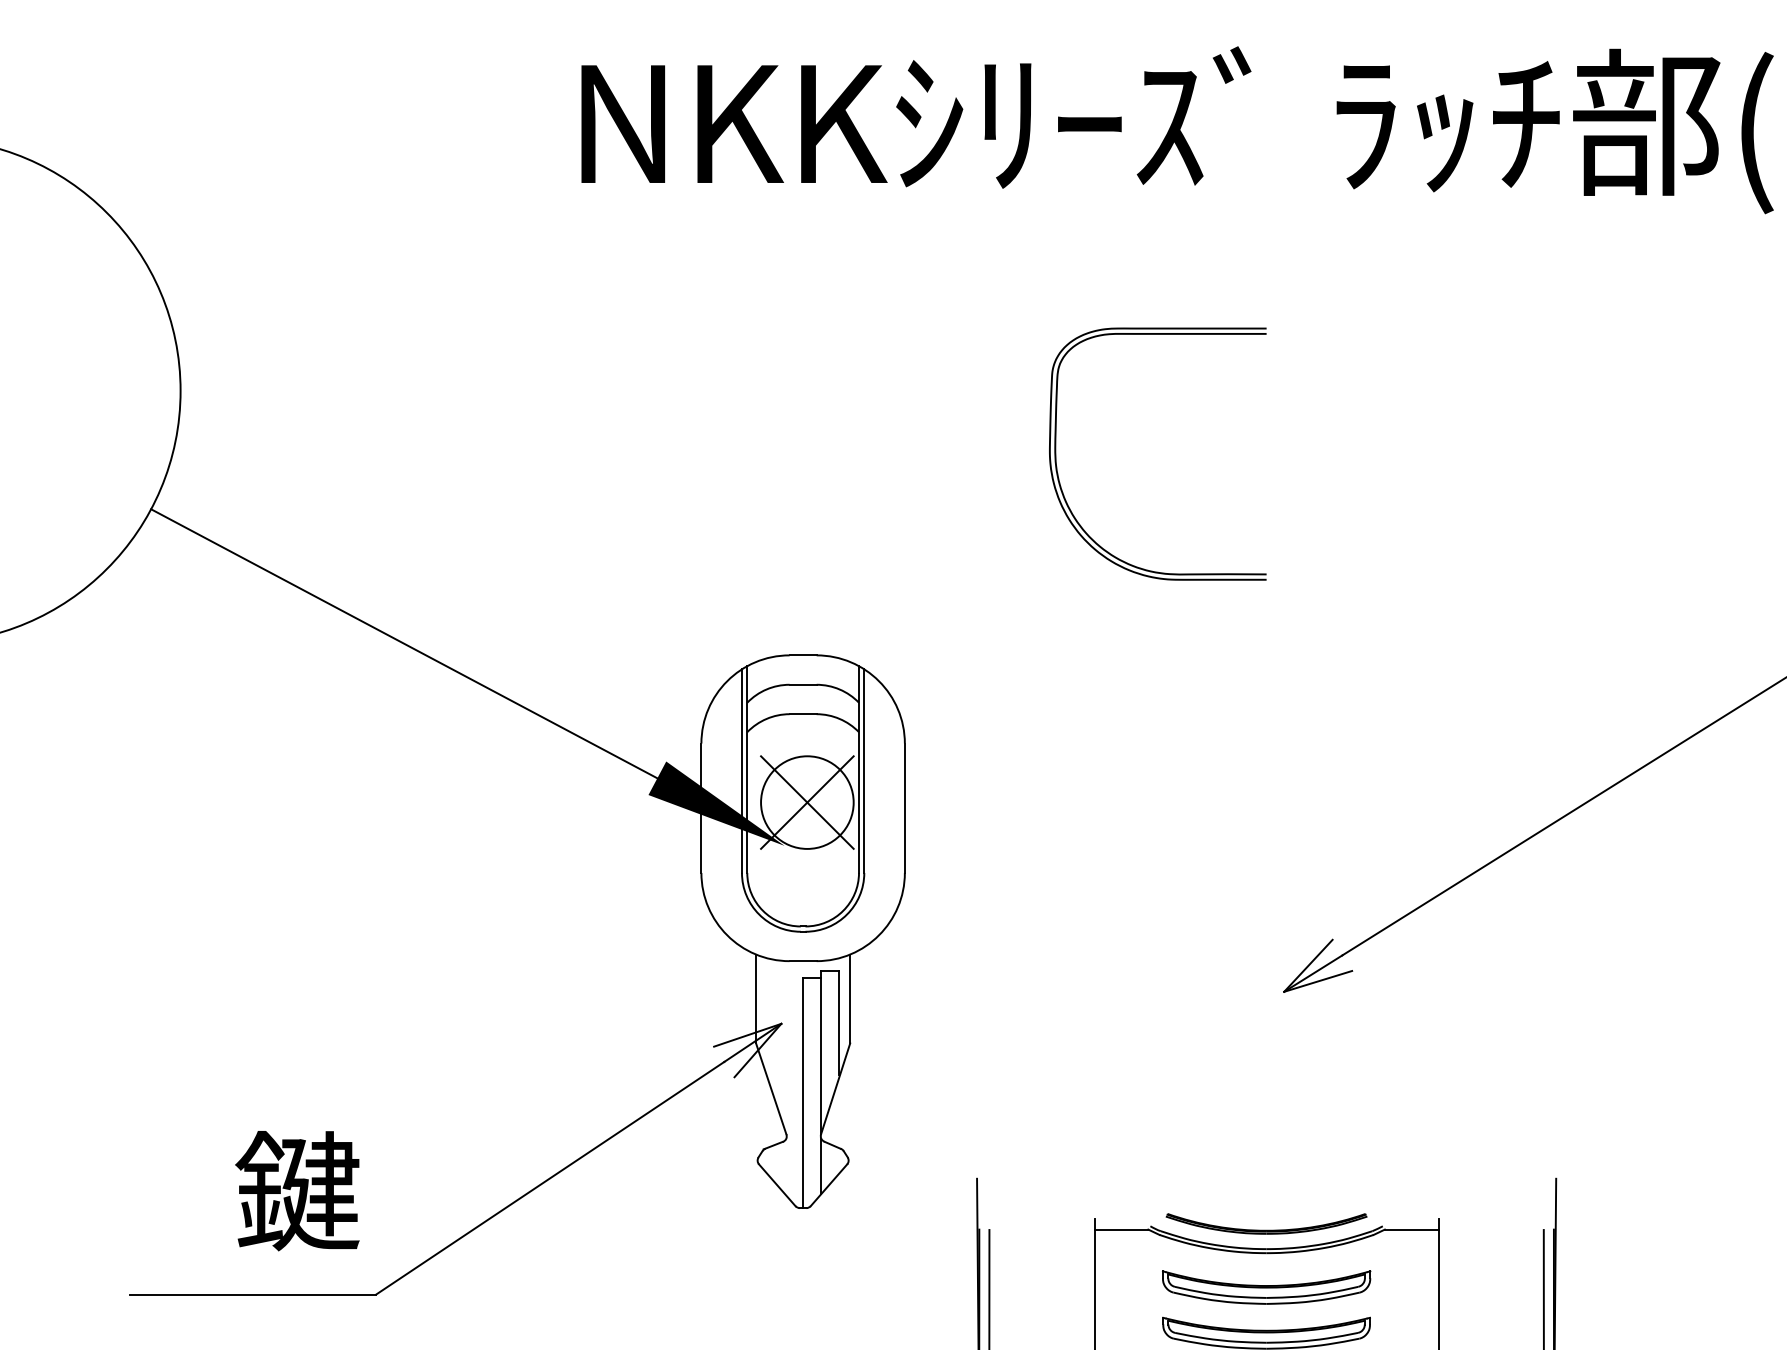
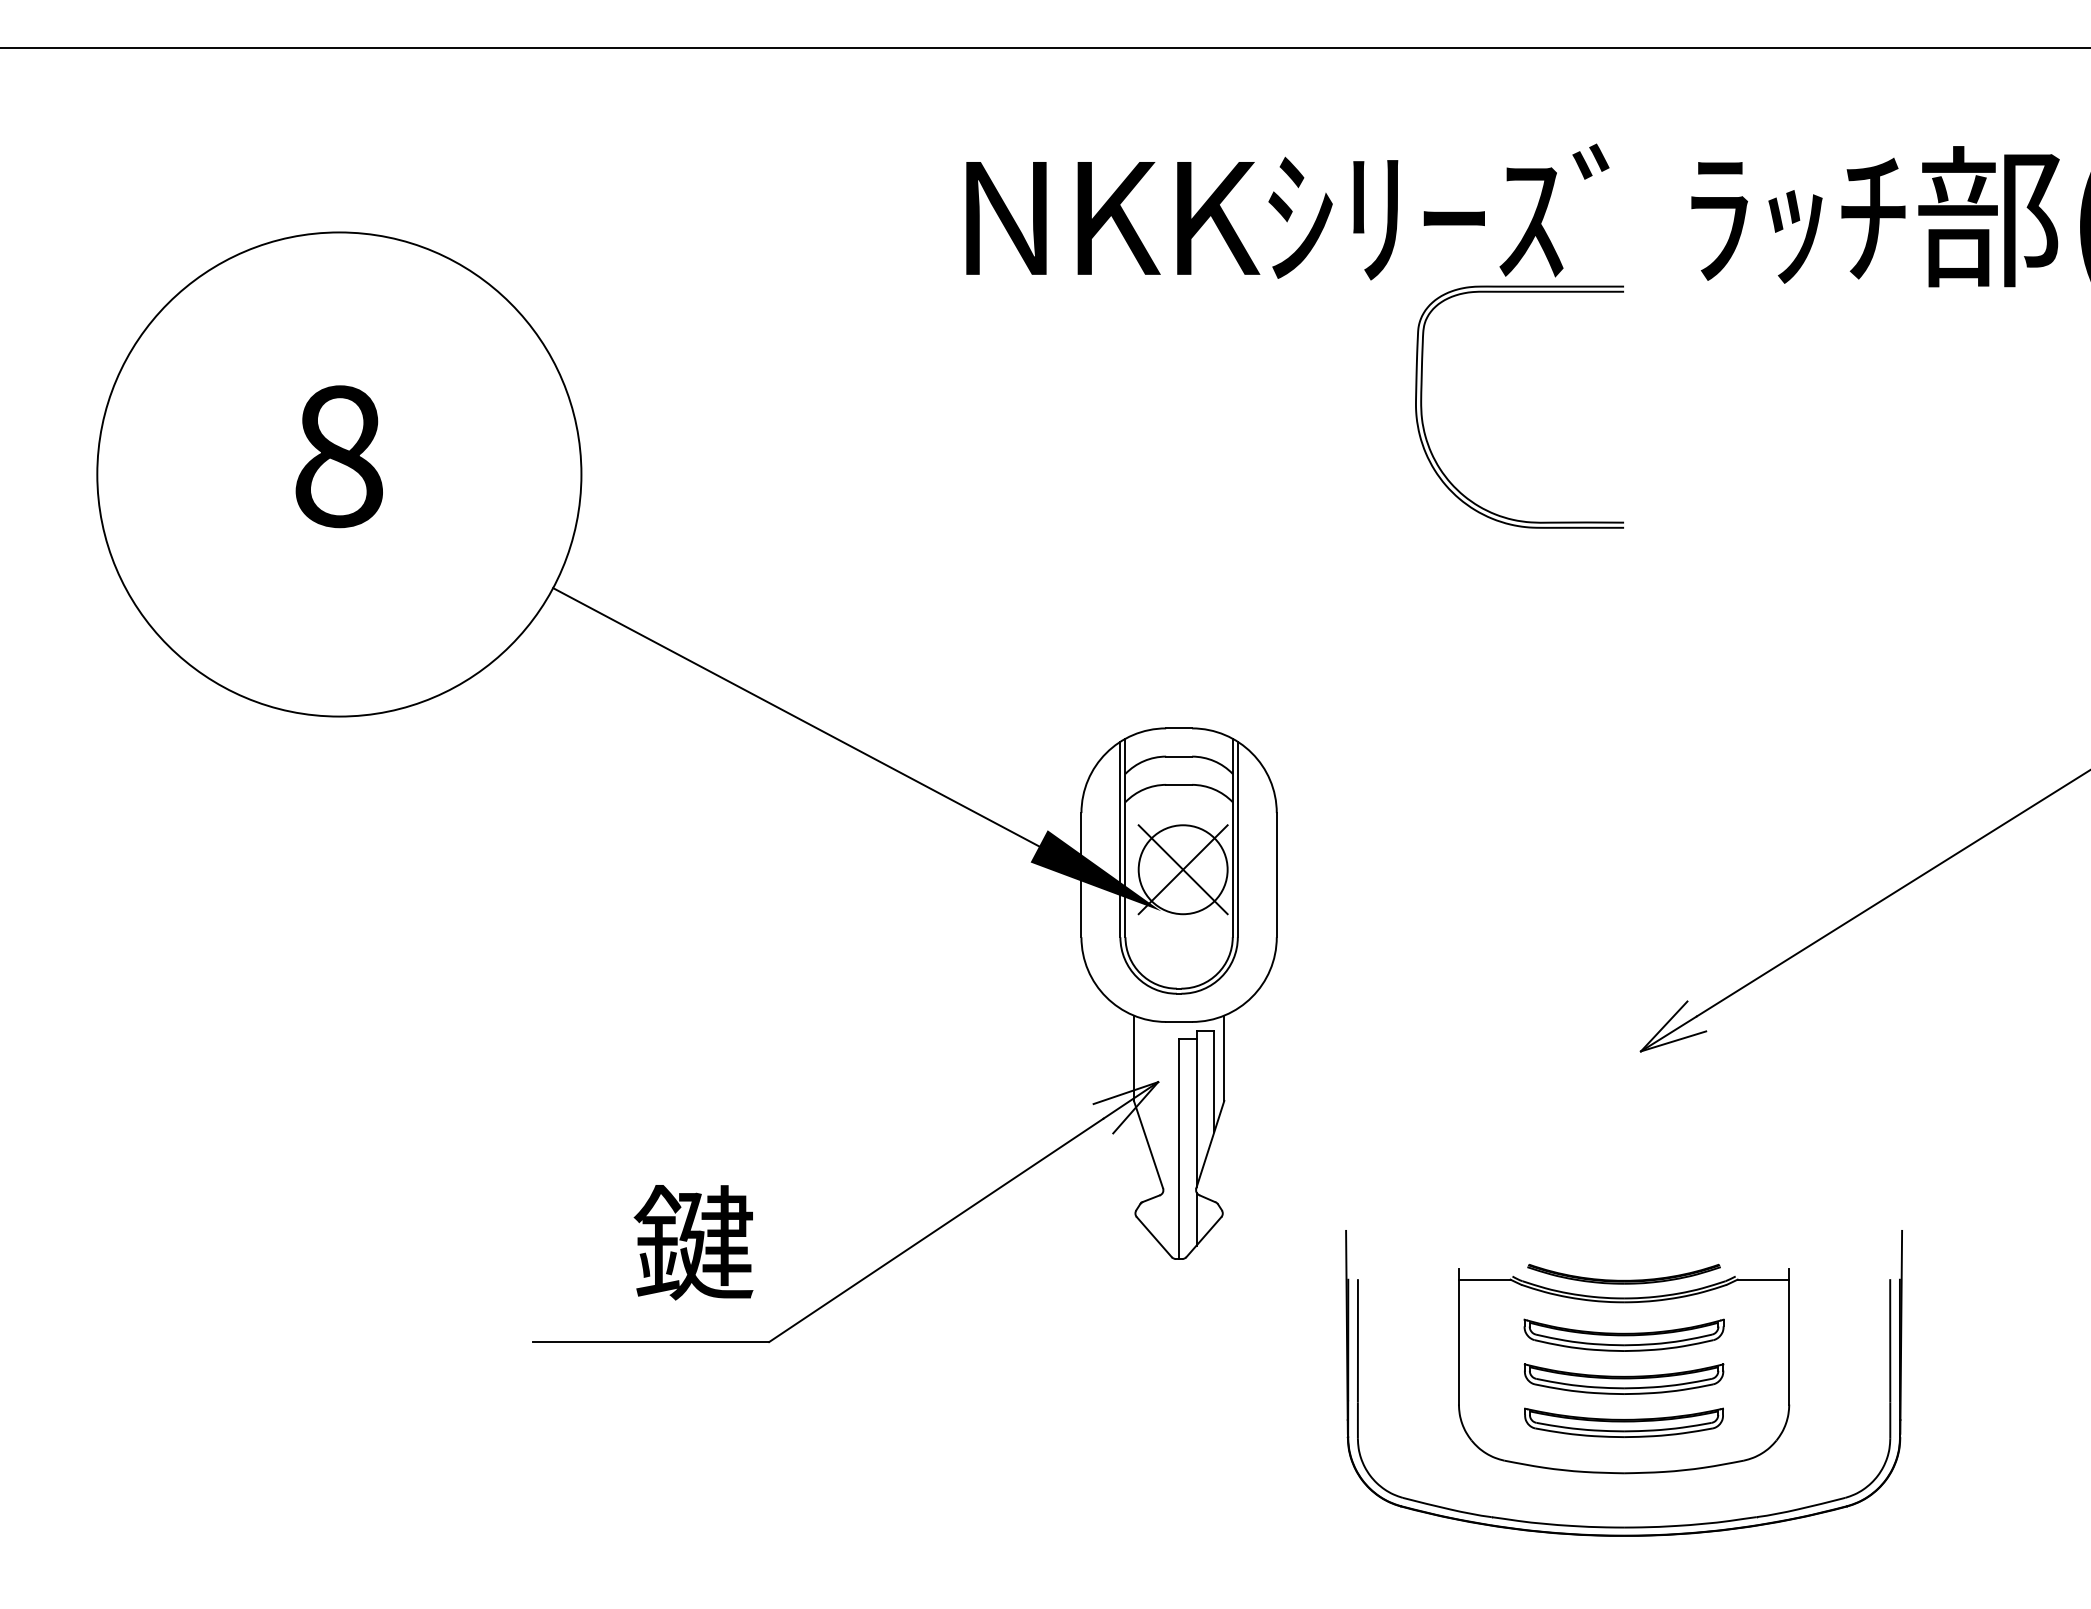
part: (1056, 453) -> (1422, 406), moved

